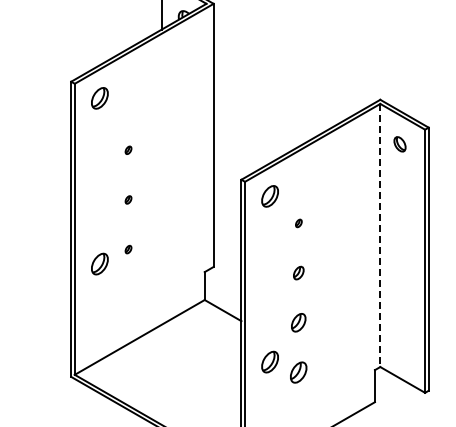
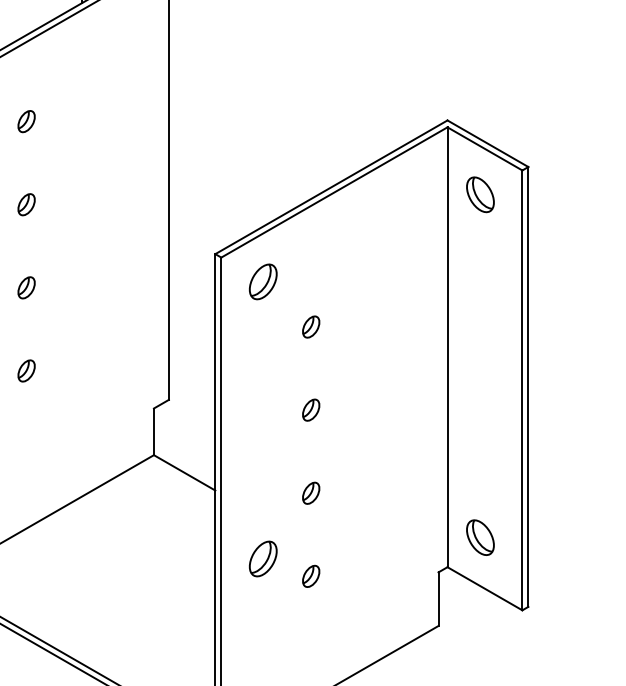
part: (128, 100) -> (26, 121), added
part: (399, 144) -> (479, 195), size x1.43
part: (128, 150) -> (26, 205), size x1.67
part: (128, 199) -> (26, 287), size x1.67
part: (298, 223) -> (310, 327), size x1.67
line: (380, 235) -> (447, 347), dashed -> solid
part: (128, 249) -> (26, 370), size x1.67
part: (298, 322) -> (310, 492), size x0.71
part: (399, 349) -> (479, 537), added
part: (298, 372) -> (310, 576), size x0.62

